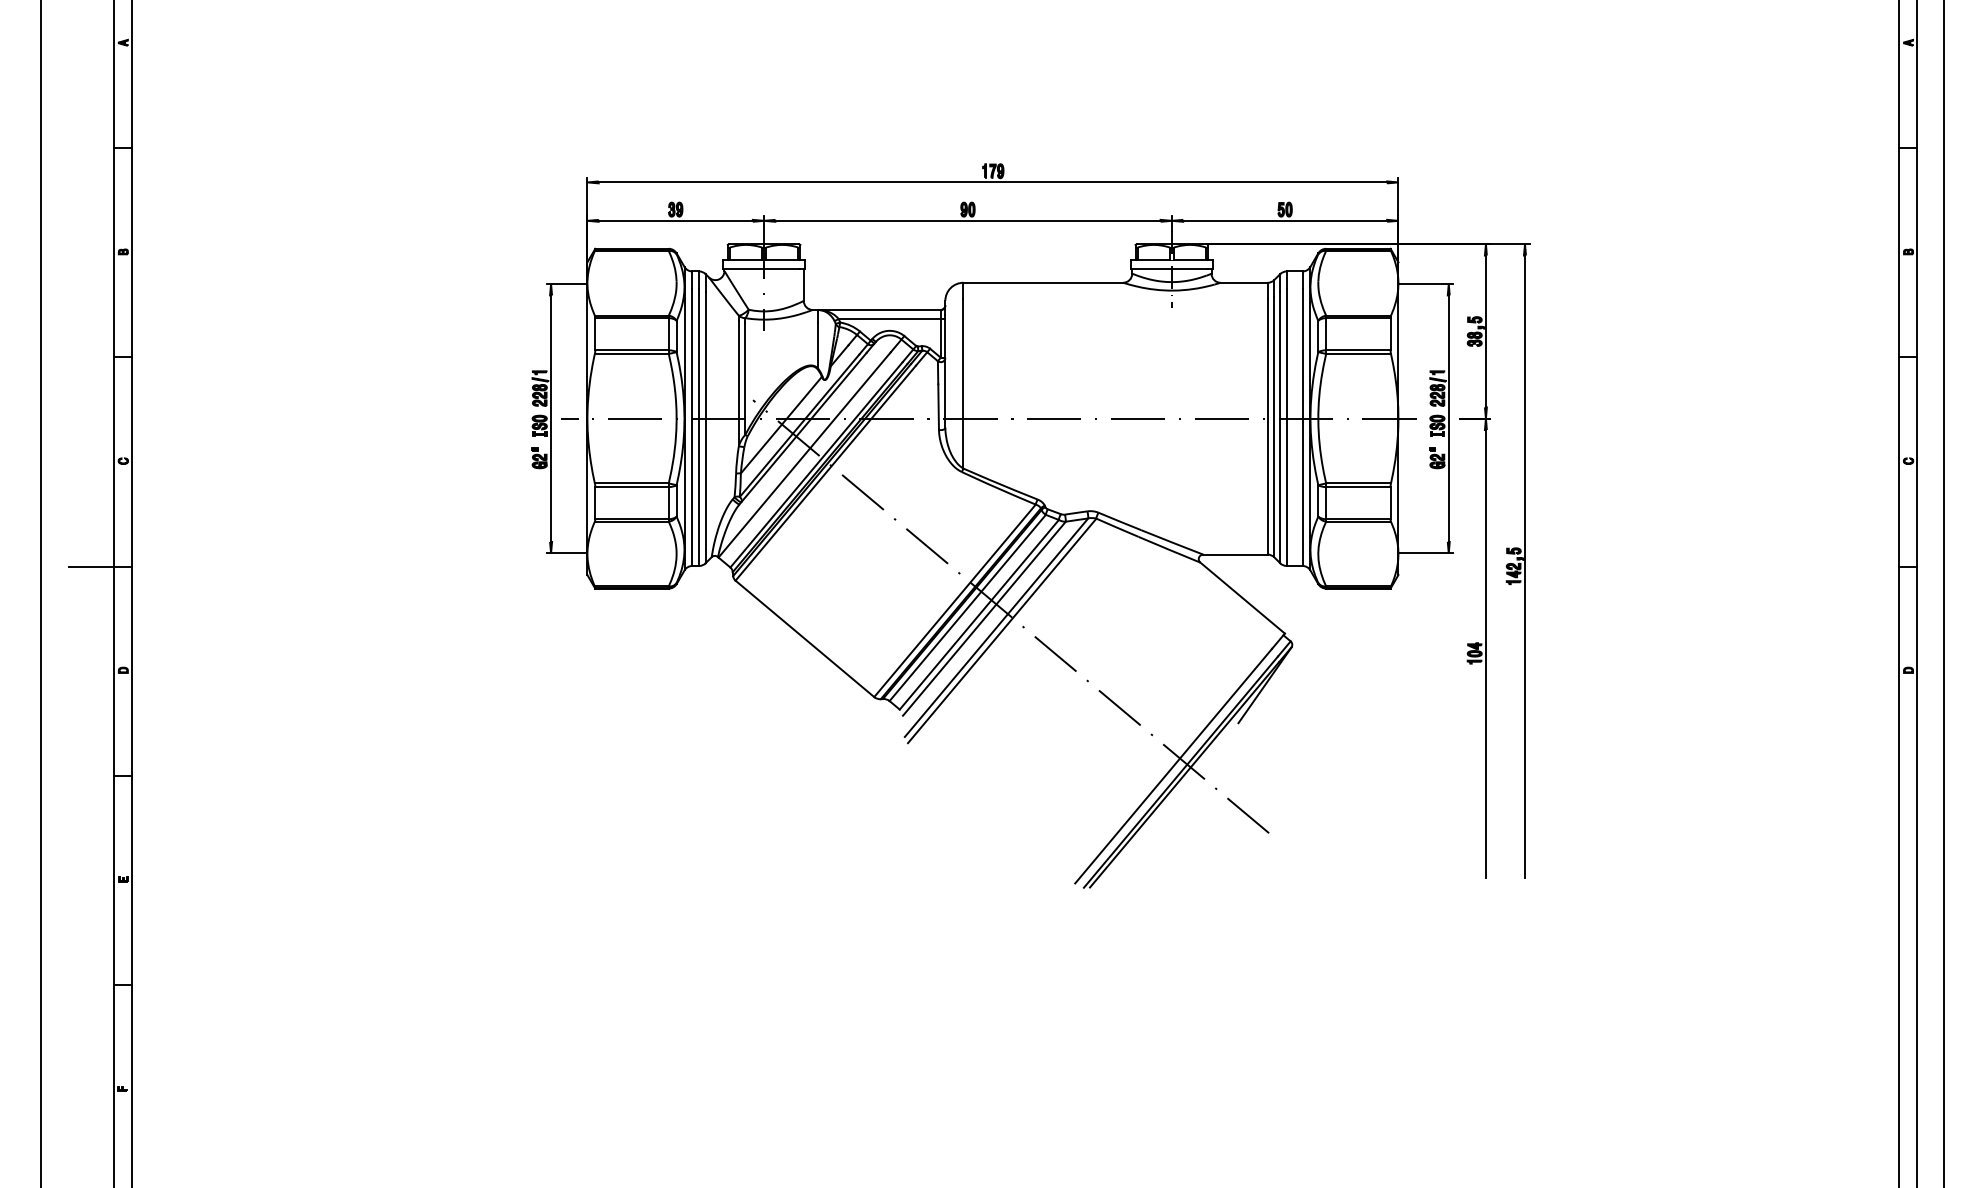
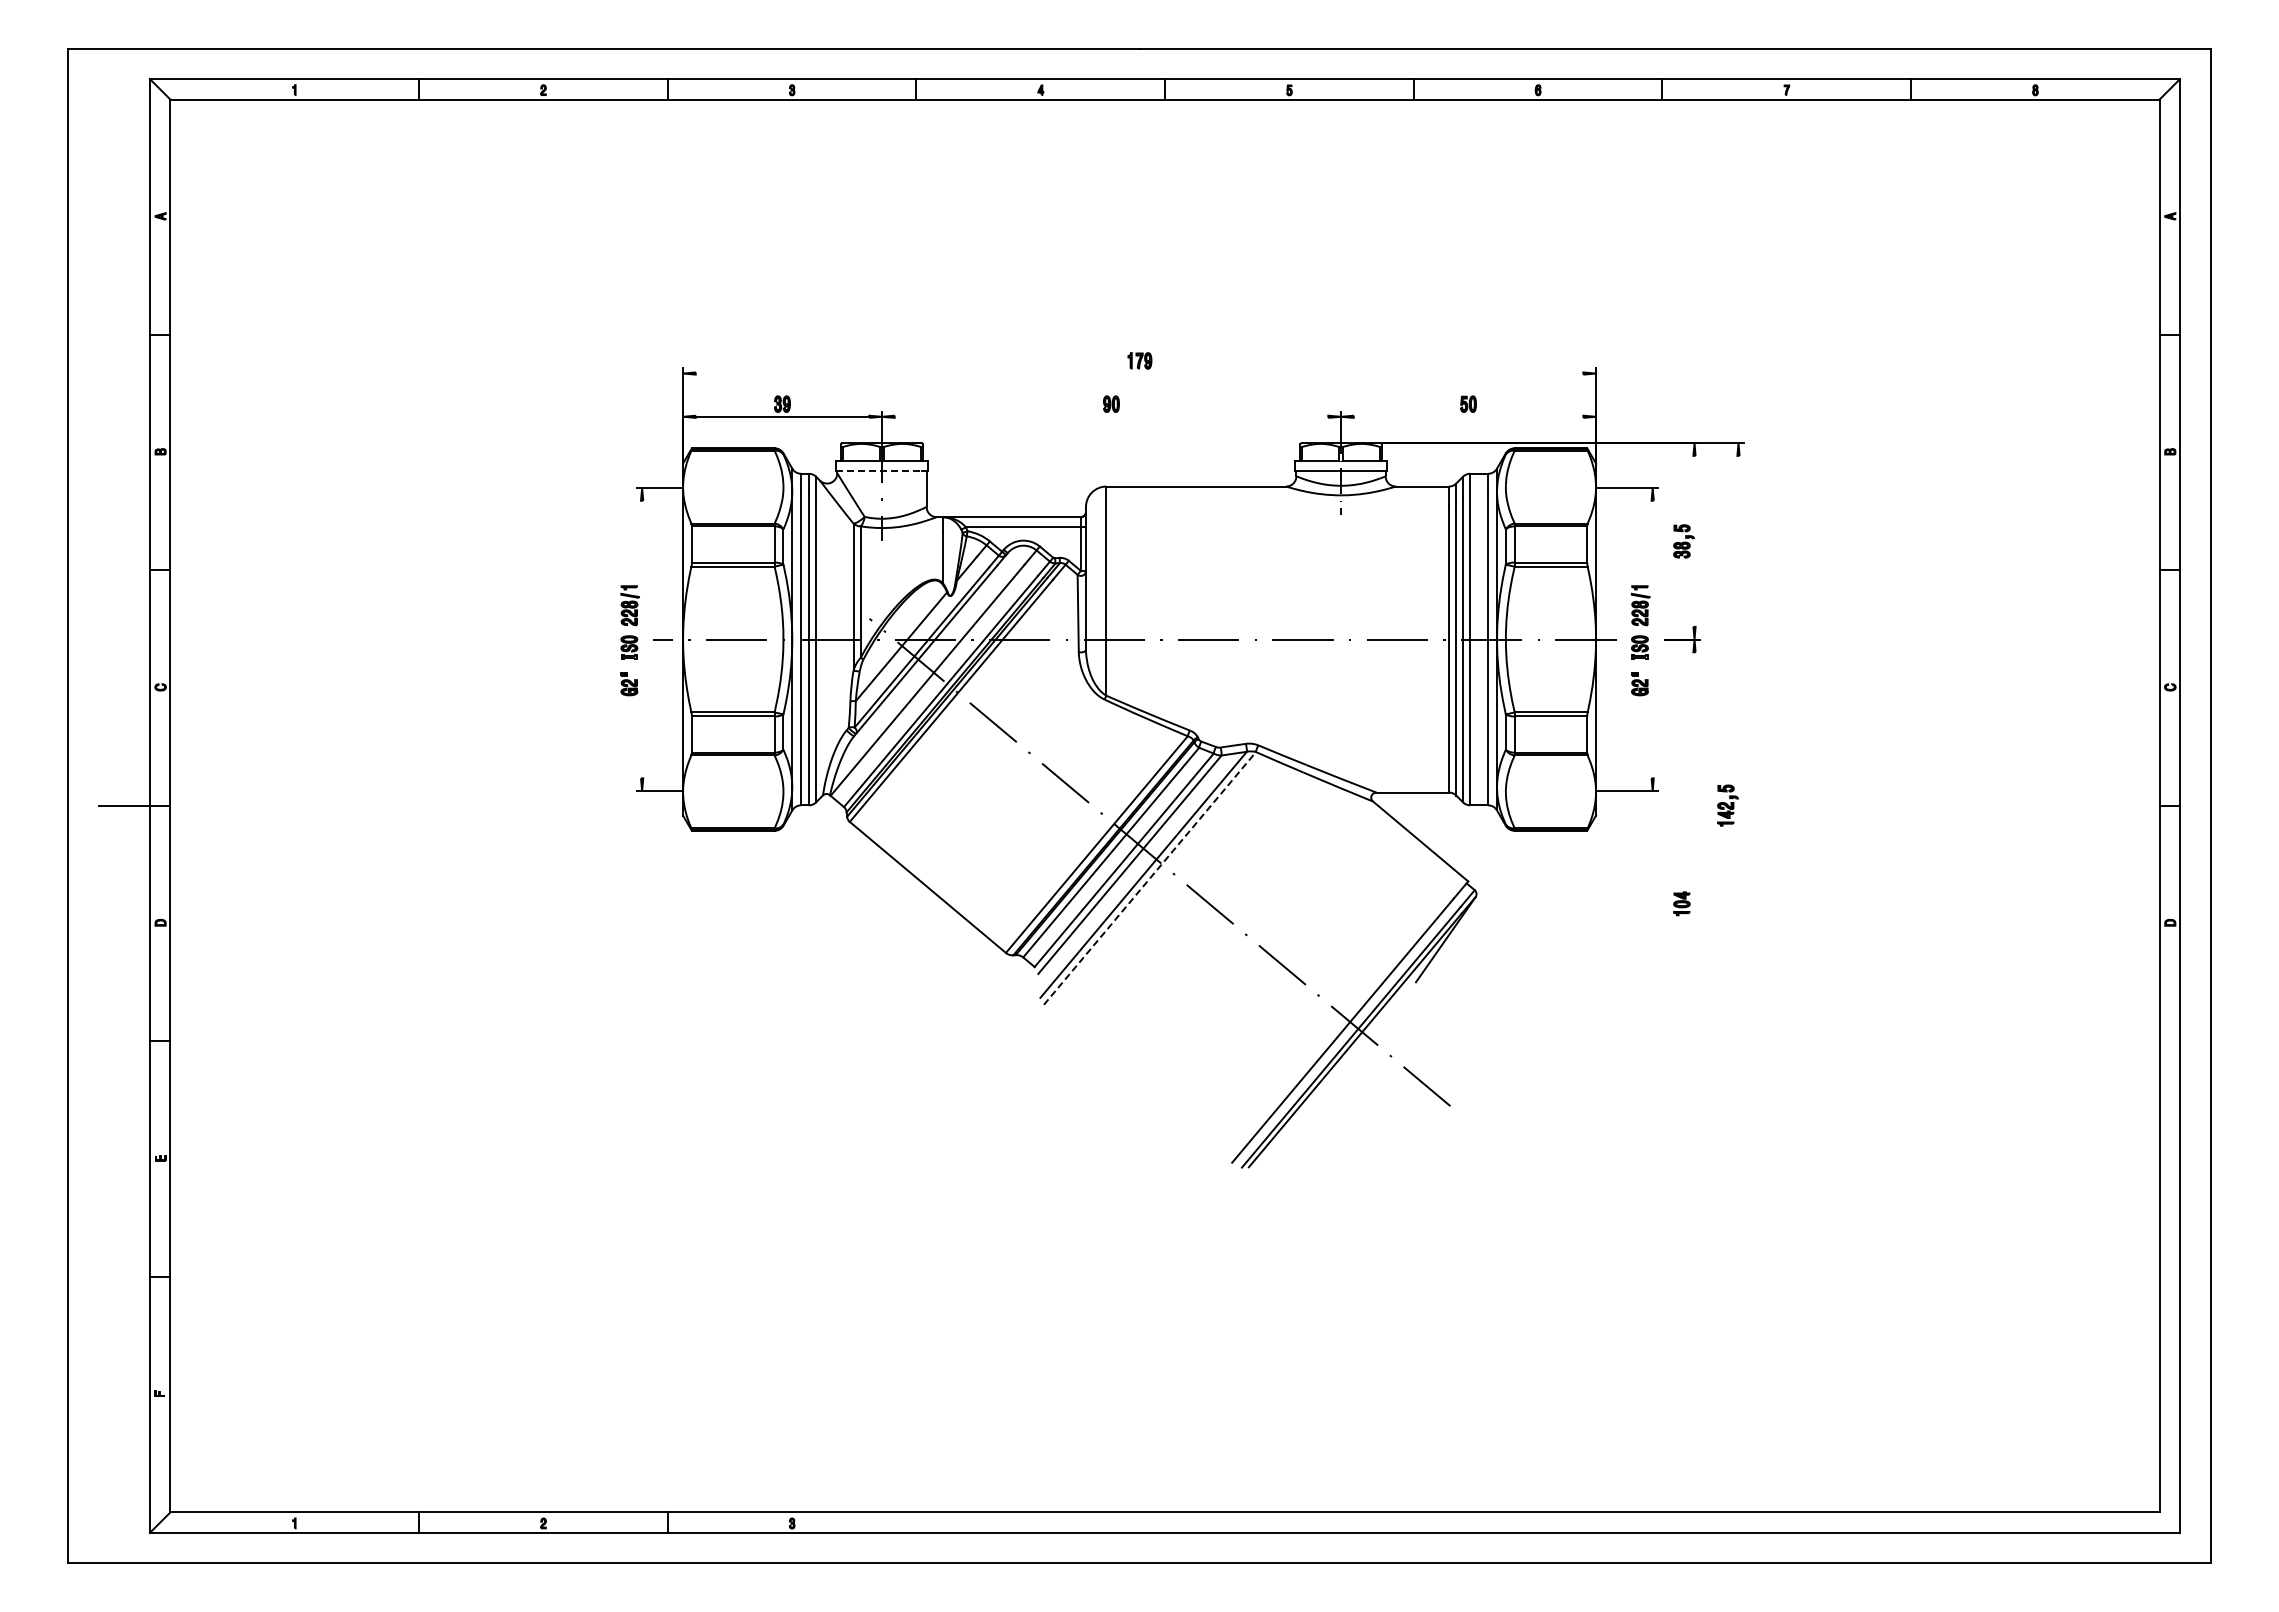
line: (992, 182) -> (1139, 373), removed
line: (968, 220) -> (1111, 416), removed
line: (1285, 220) -> (1468, 416), removed
line: (761, 269) -> (879, 471), solid -> dashed
line: (1485, 330) -> (1694, 540), removed
line: (551, 418) -> (642, 639), removed
line: (1448, 418) -> (1652, 639), removed
line: (1524, 566) -> (1738, 805), removed
line: (1001, 630) -> (1149, 878), solid -> dashed
line: (1485, 654) -> (1694, 904), removed

